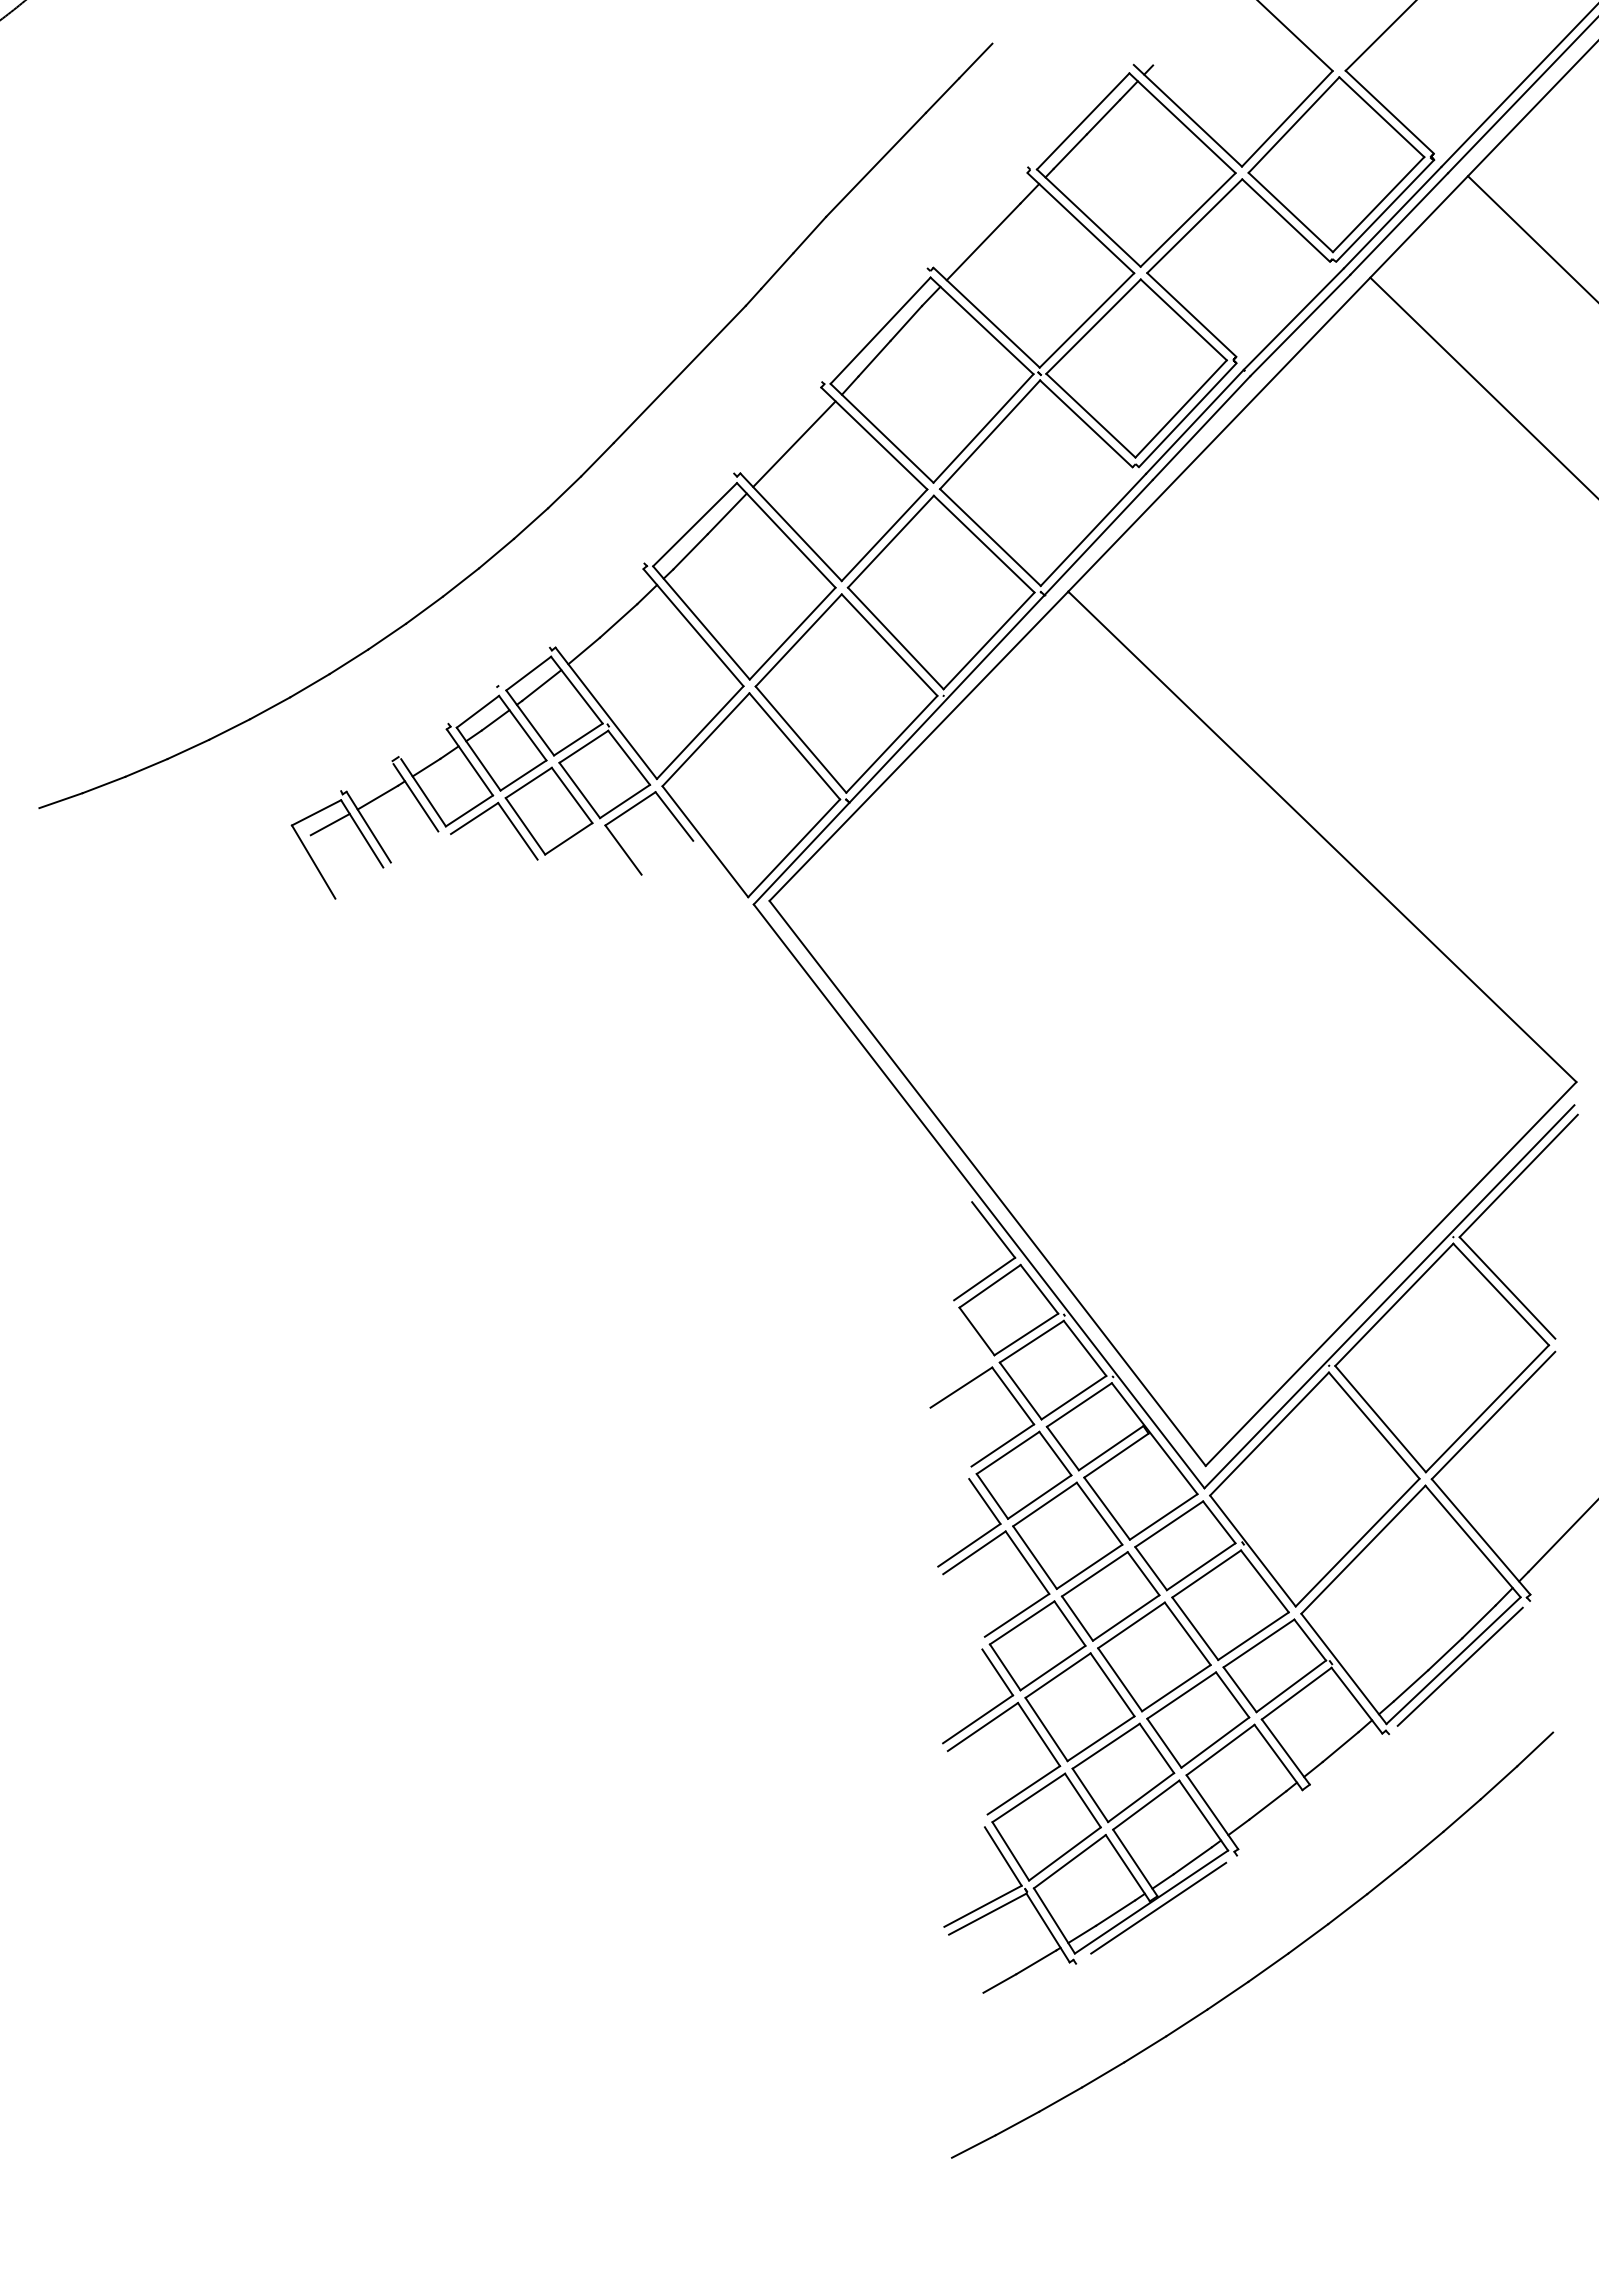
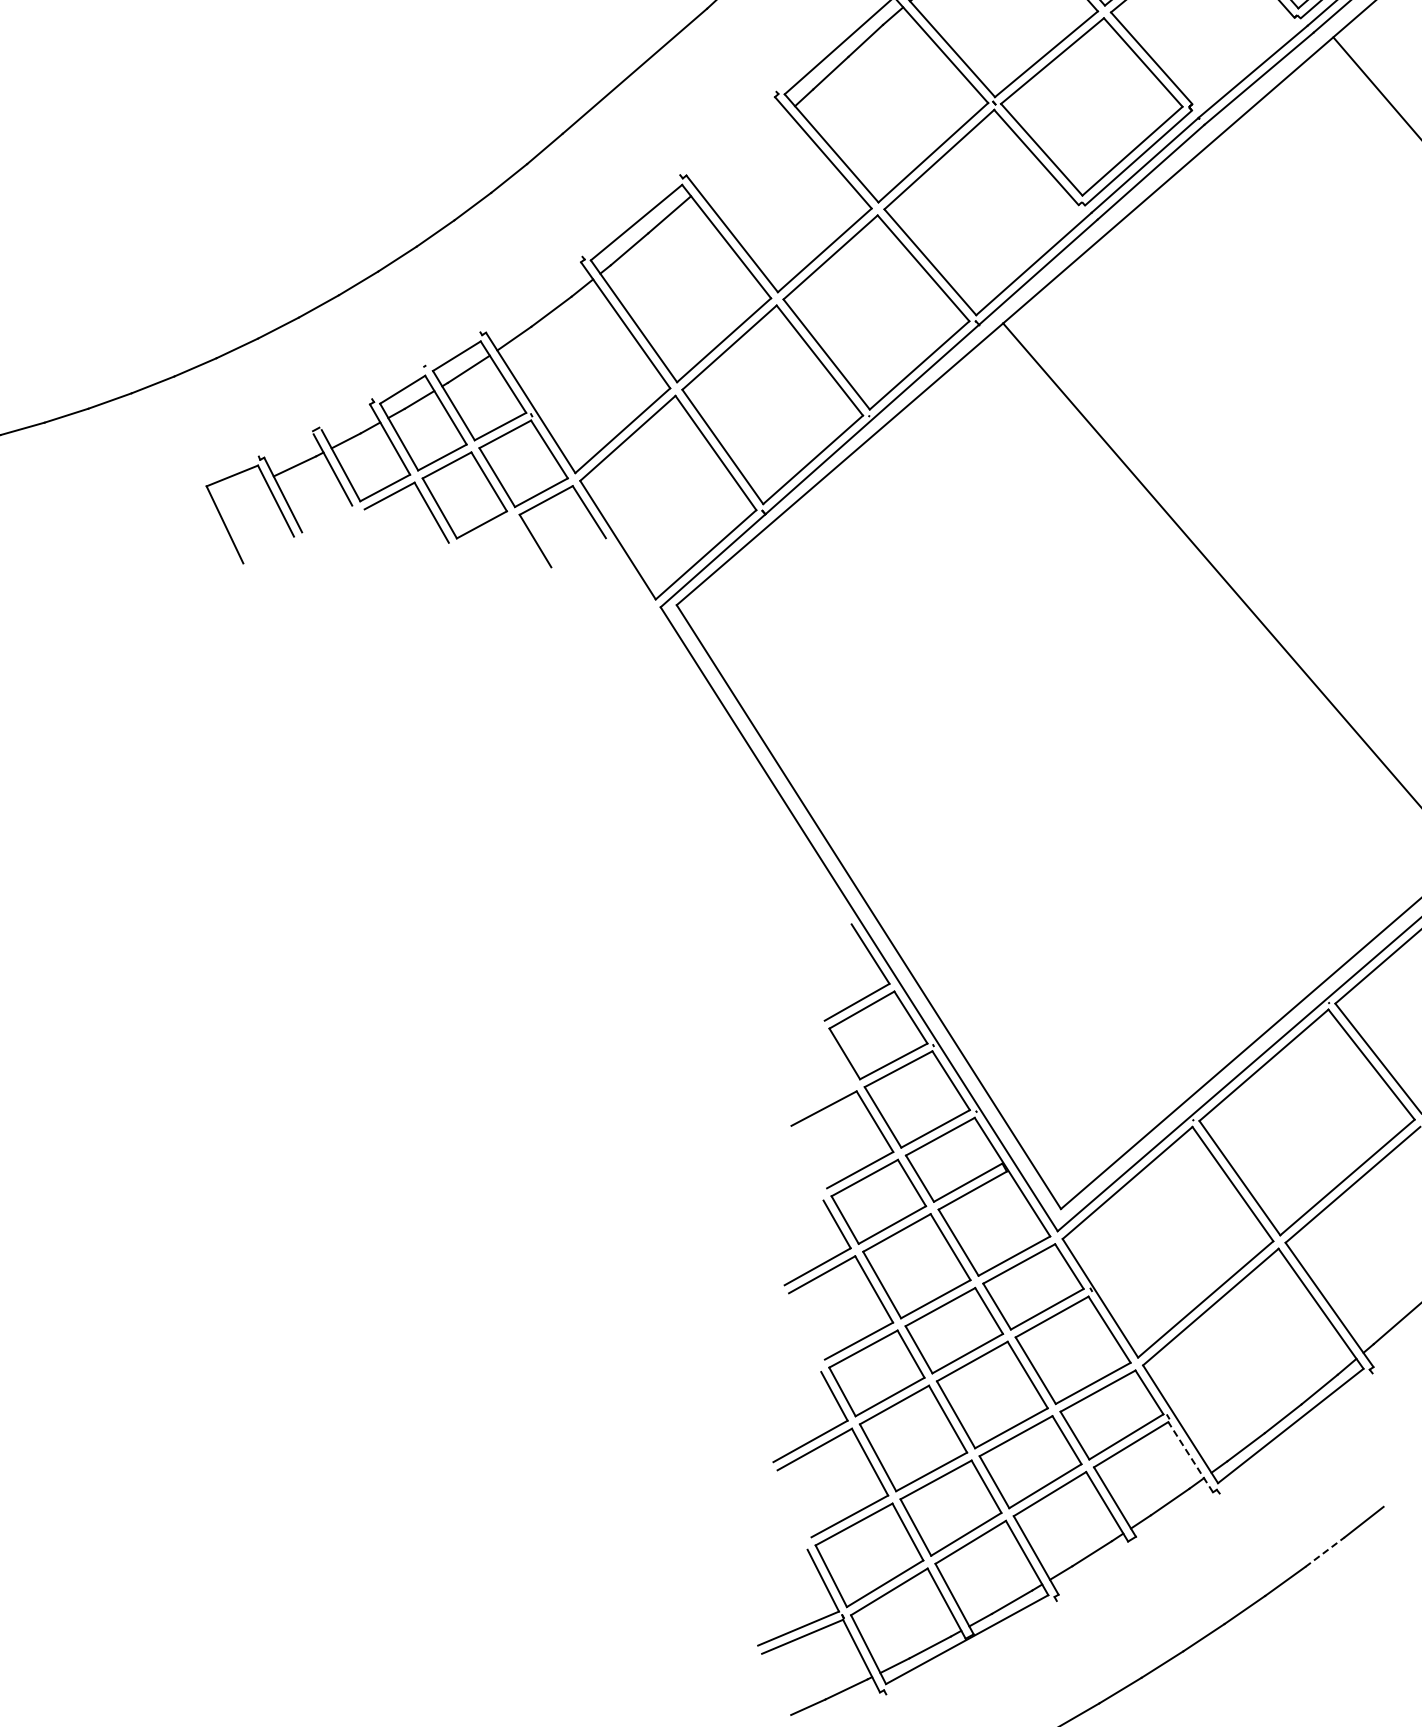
line: (794, 444) -> (743, 151), removed
line: (329, 824) -> (244, 488), removed
line: (1459, 1666) -> (1296, 1432), removed
line: (1356, 1700) -> (1190, 1456), solid -> dashed
line: (1498, 1782) -> (1324, 1551), solid -> dashed
line: (1158, 1907) -> (973, 1645), removed

